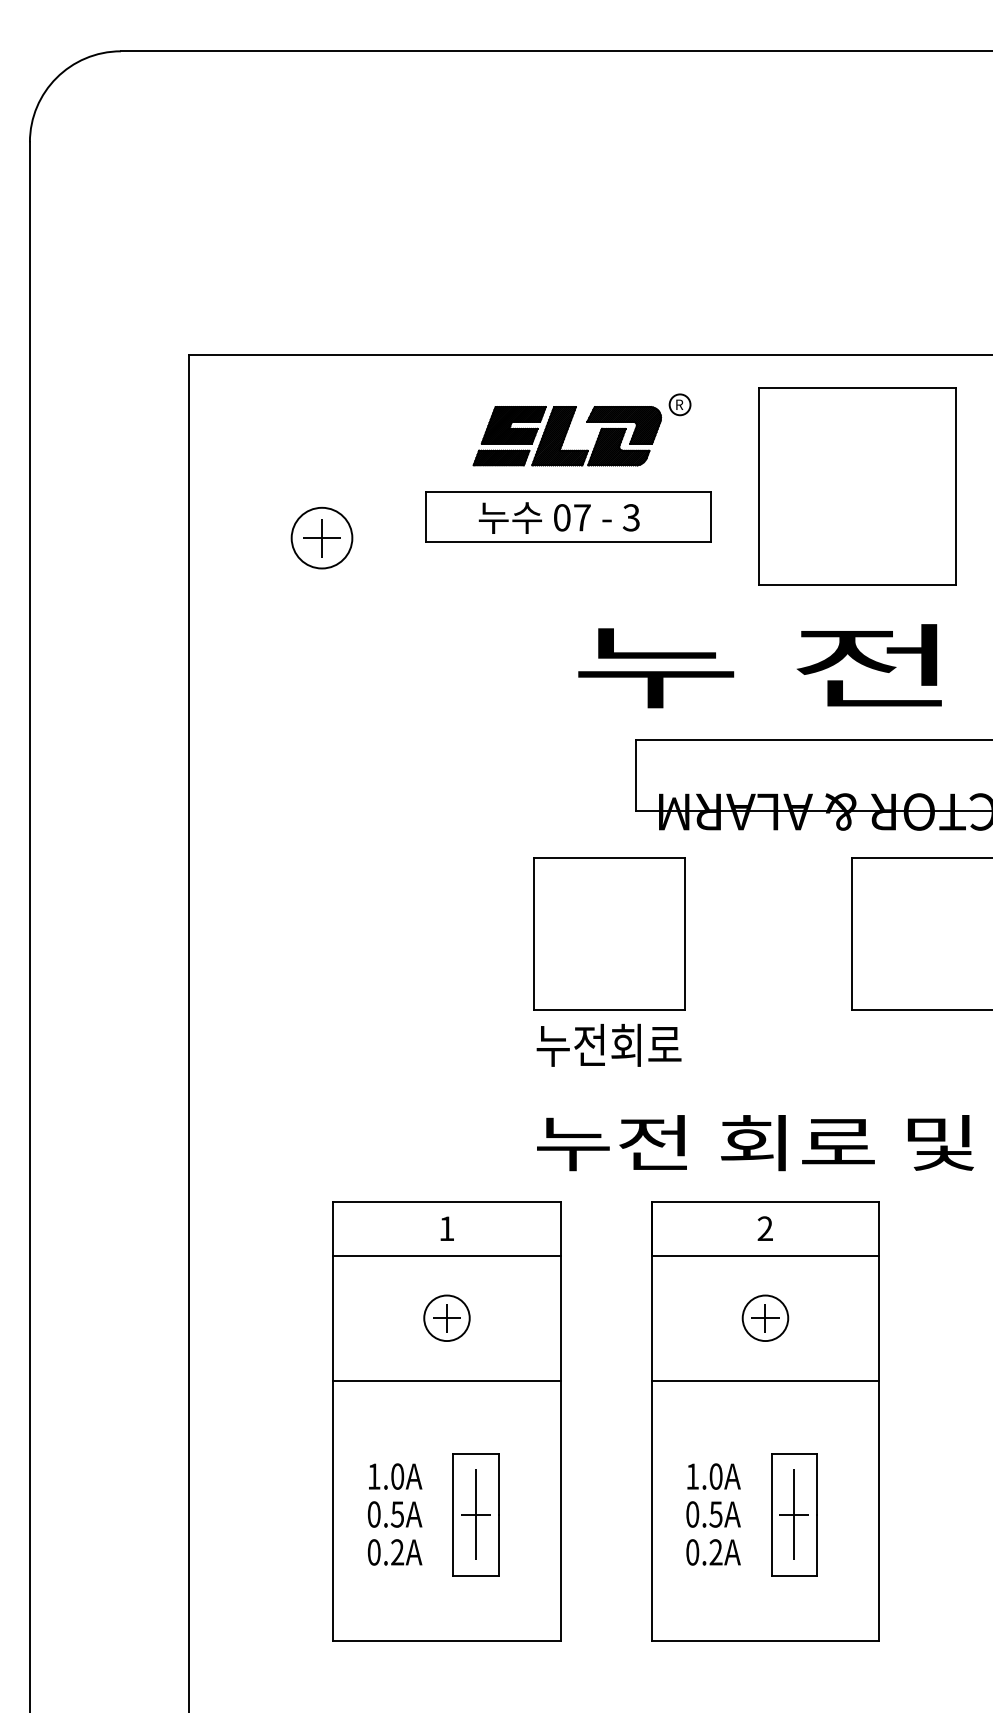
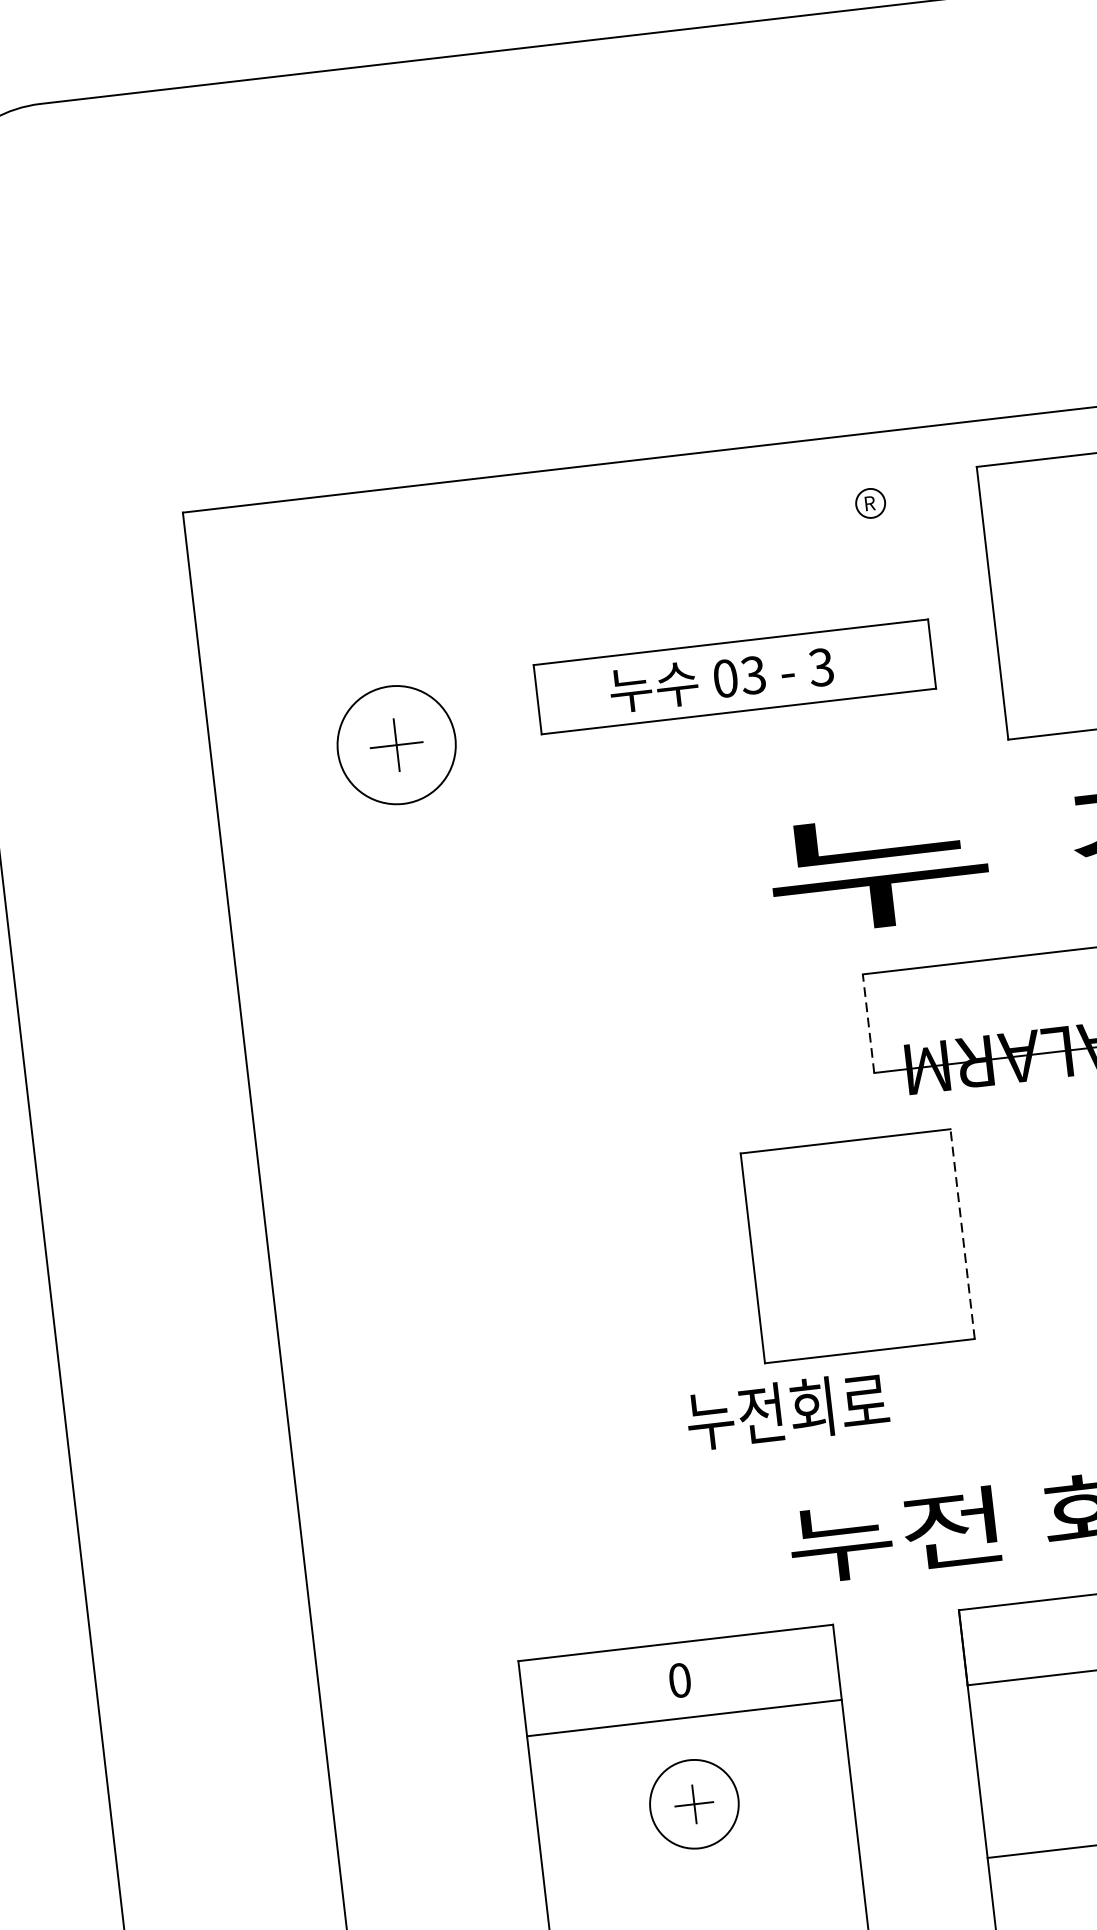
part: (567, 436) -> (719, 565), removed
text: (581, 517) -> (752, 675), 07 -> 03
circle: (321, 537) -> (395, 744), size x1.4
line: (635, 775) -> (868, 1023), solid -> dashed
line: (685, 933) -> (962, 1233), solid -> dashed
text: (608, 1044) -> (786, 1409), moved
text: (446, 1228) -> (679, 1680), 1 -> 0
circle: (446, 1318) -> (693, 1804), size x1.4
line: (446, 1380) -> (703, 1890), removed

